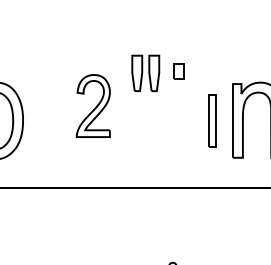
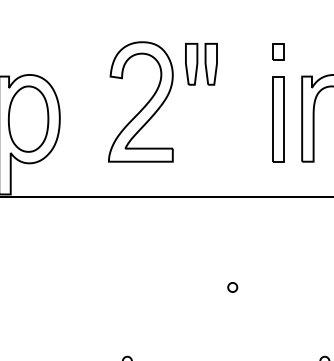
part: (178, 70) -> (278, 51), moved
part: (92, 105) -> (140, 101), size x1.67
part: (212, 121) -> (278, 119), size x1.43

